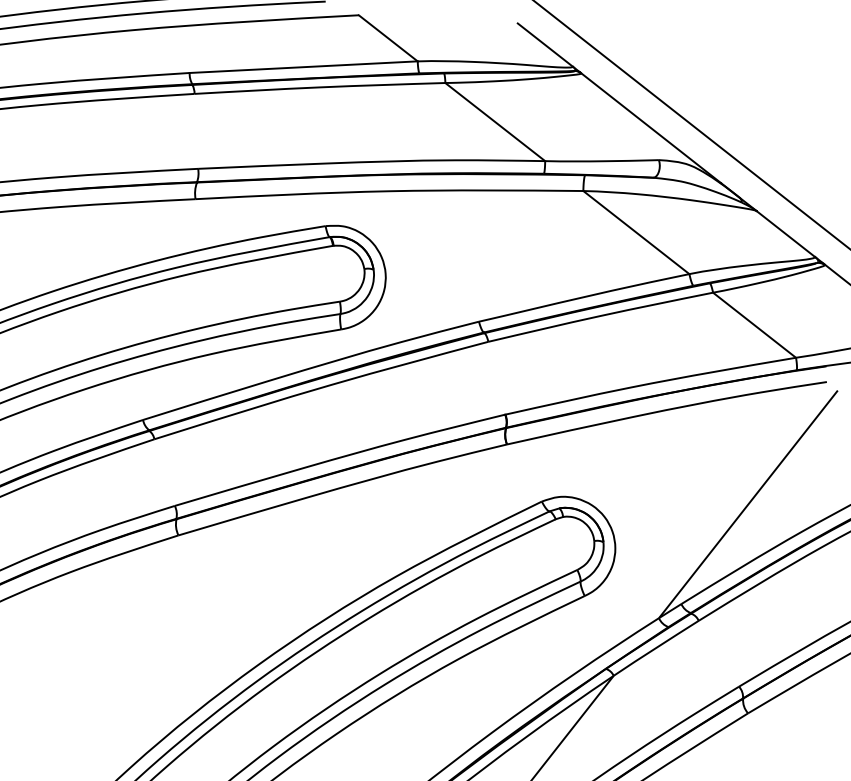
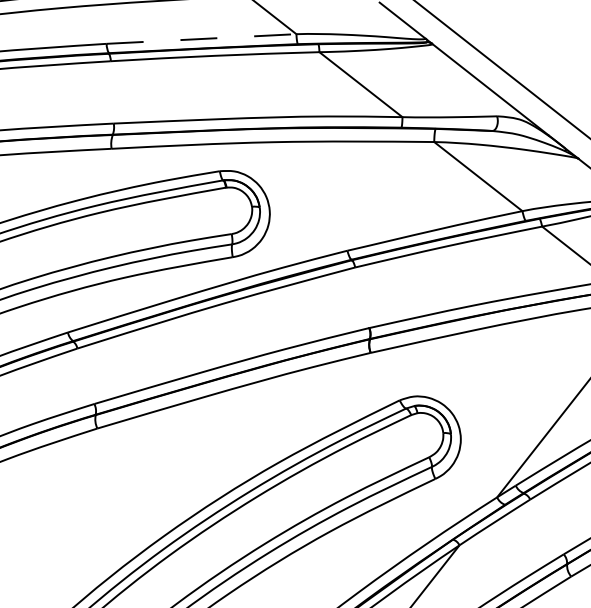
line: (304, 67) -> (202, 39), solid -> dashed

